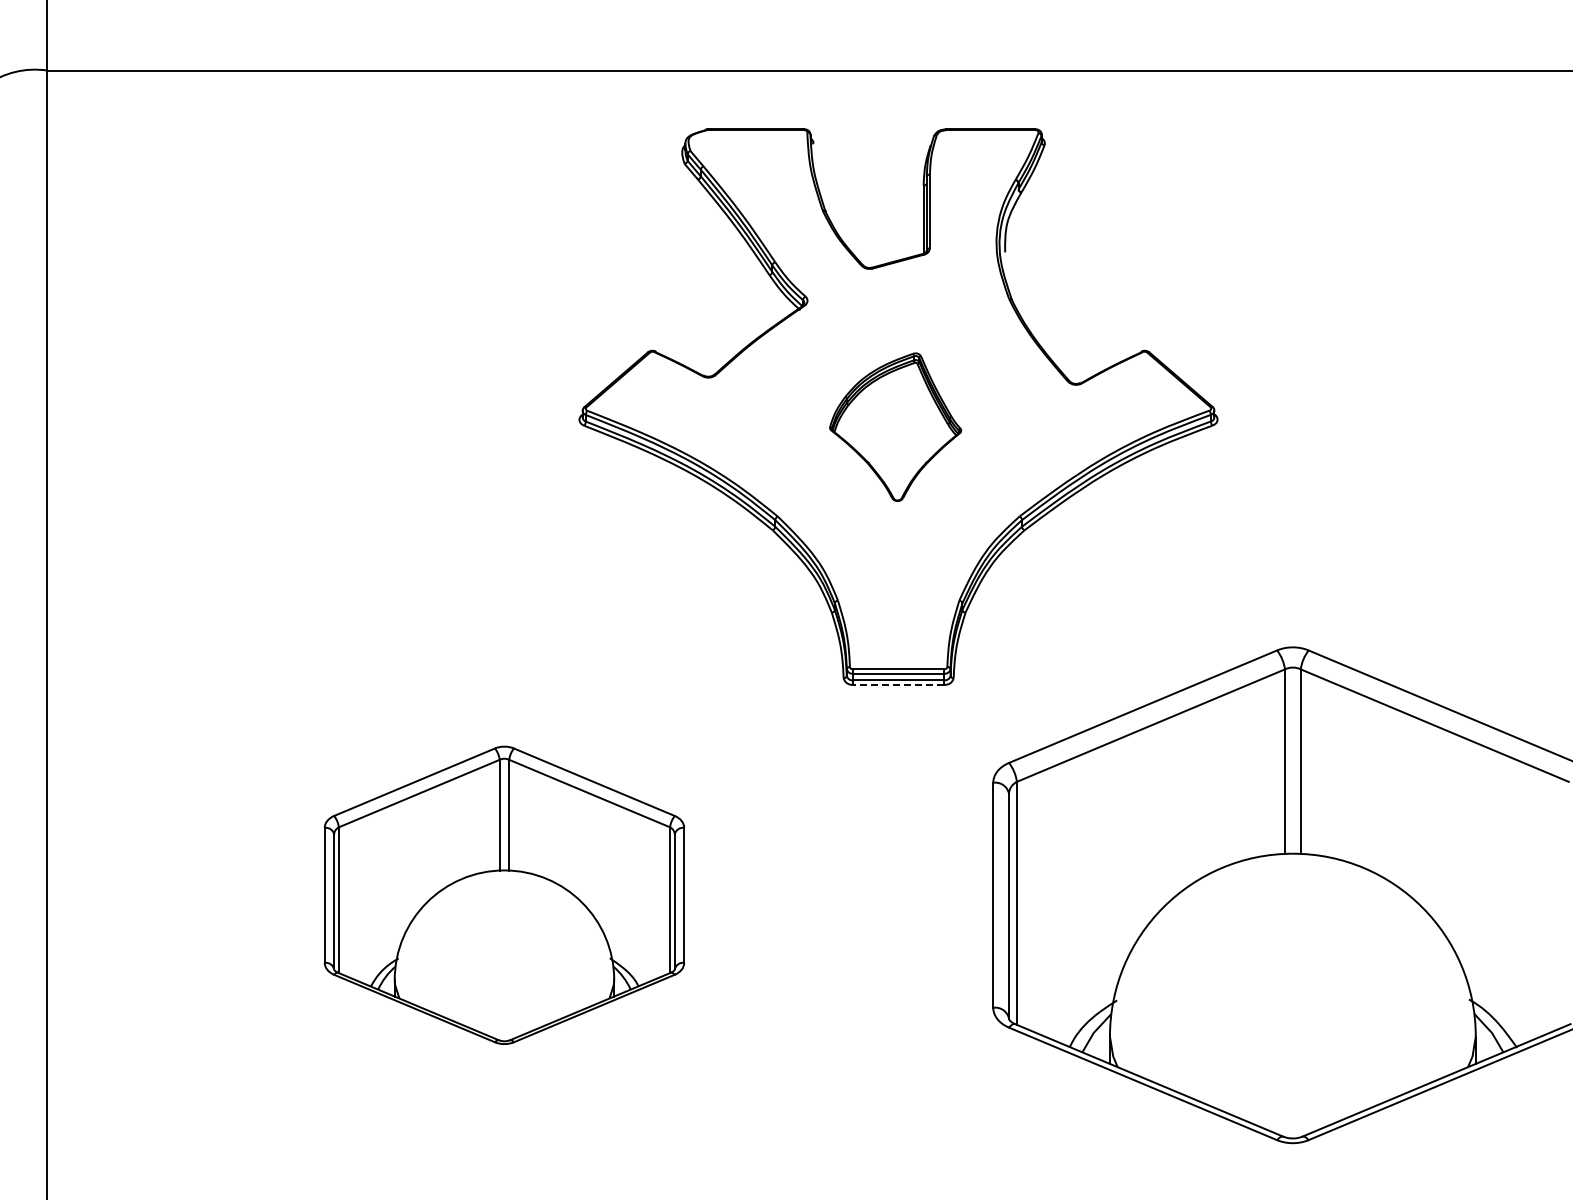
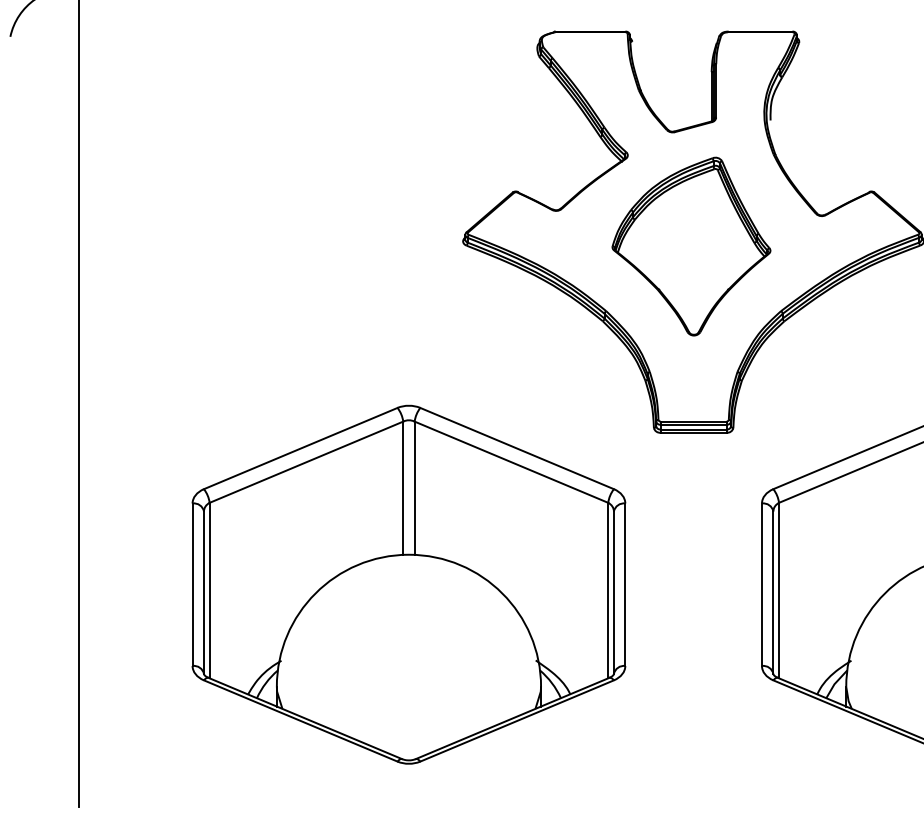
part: (895, 427) -> (691, 246), size x1.67
line: (898, 684) -> (693, 432), dashed -> solid
part: (504, 895) -> (408, 584), size x1.67

